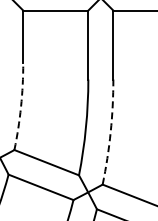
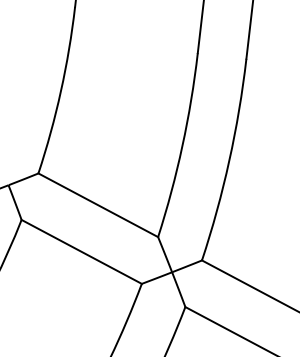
arc: (21, 106) -> (61, 90), dashed -> solid
arc: (110, 132) -> (228, 160), dashed -> solid

